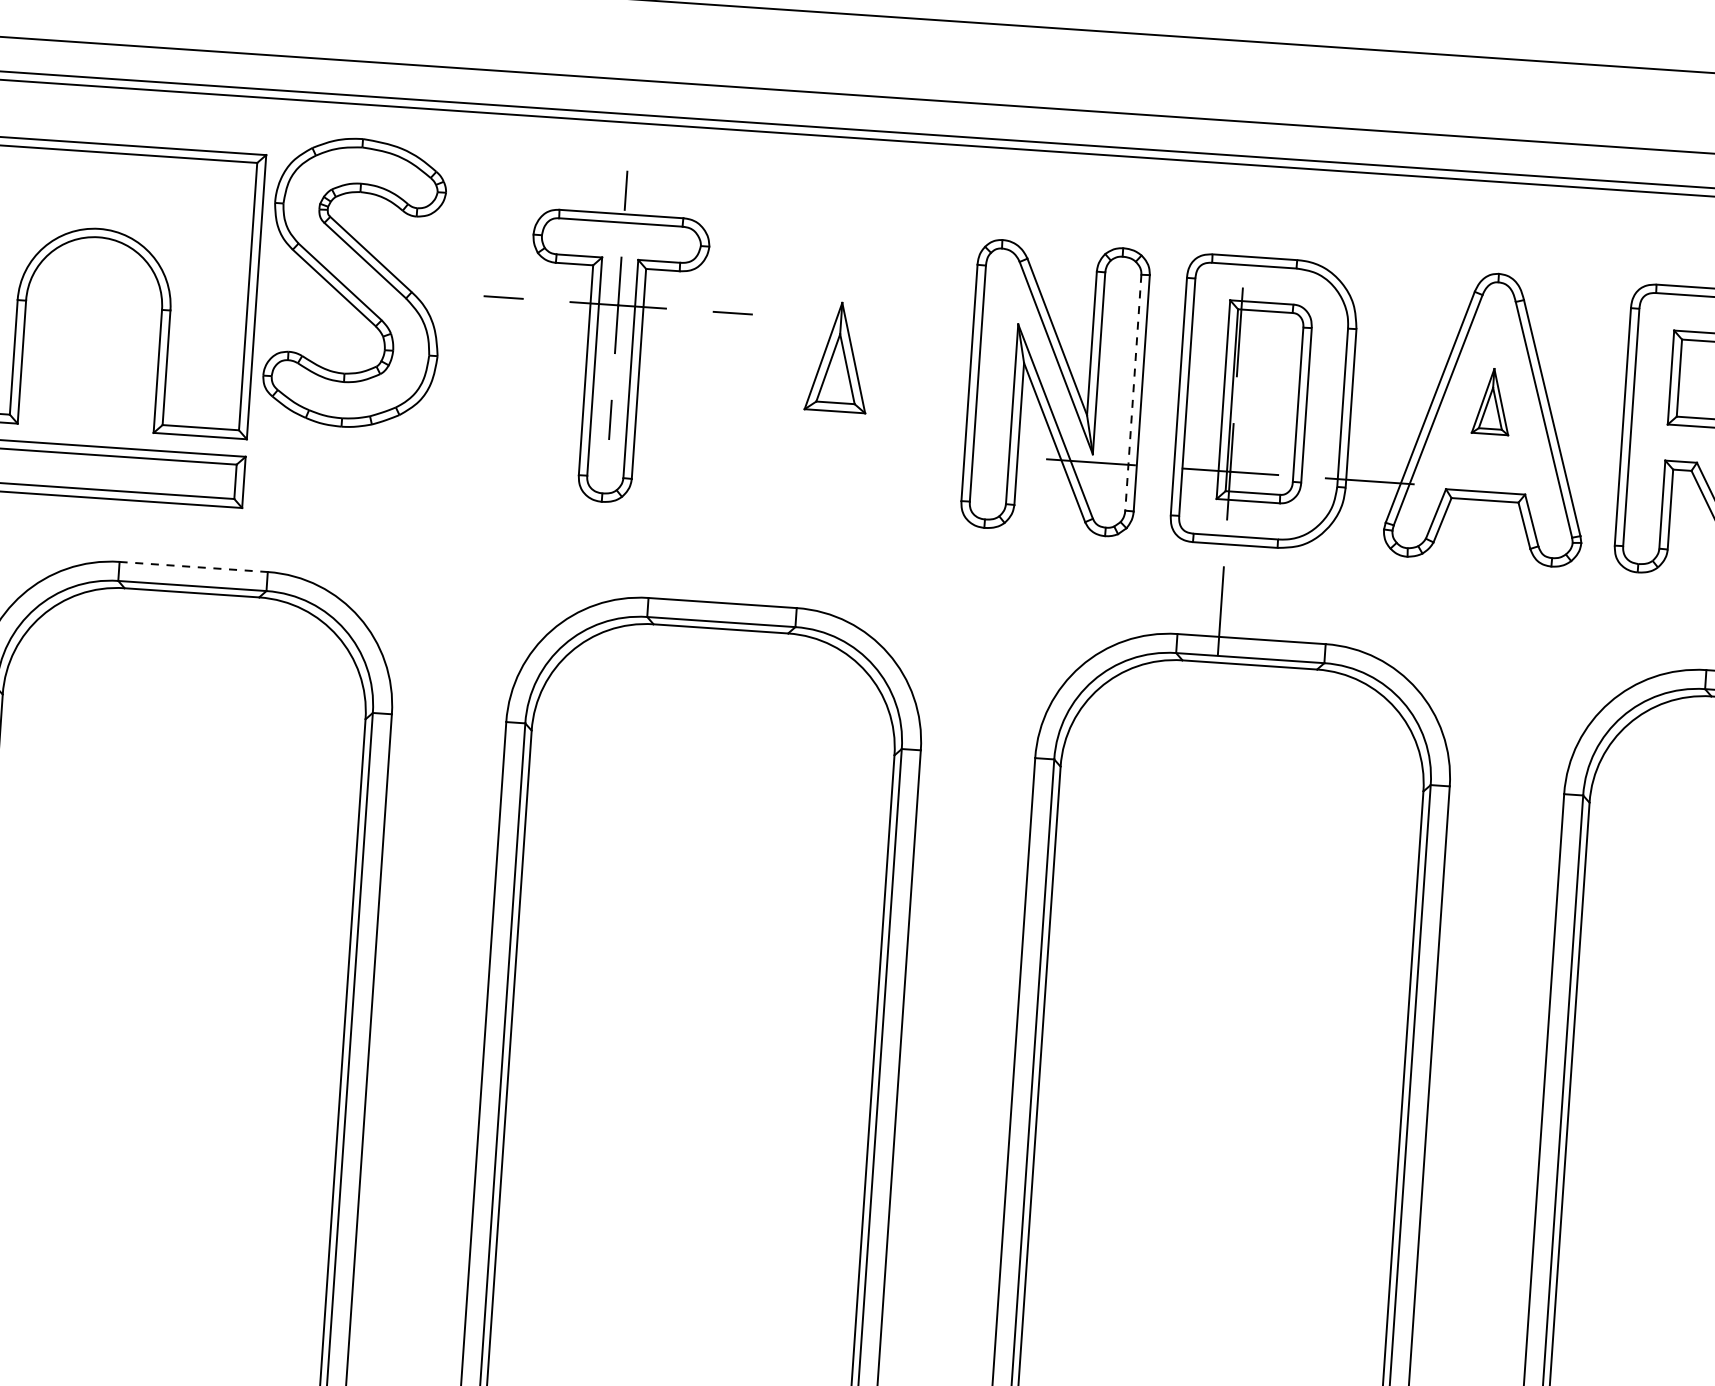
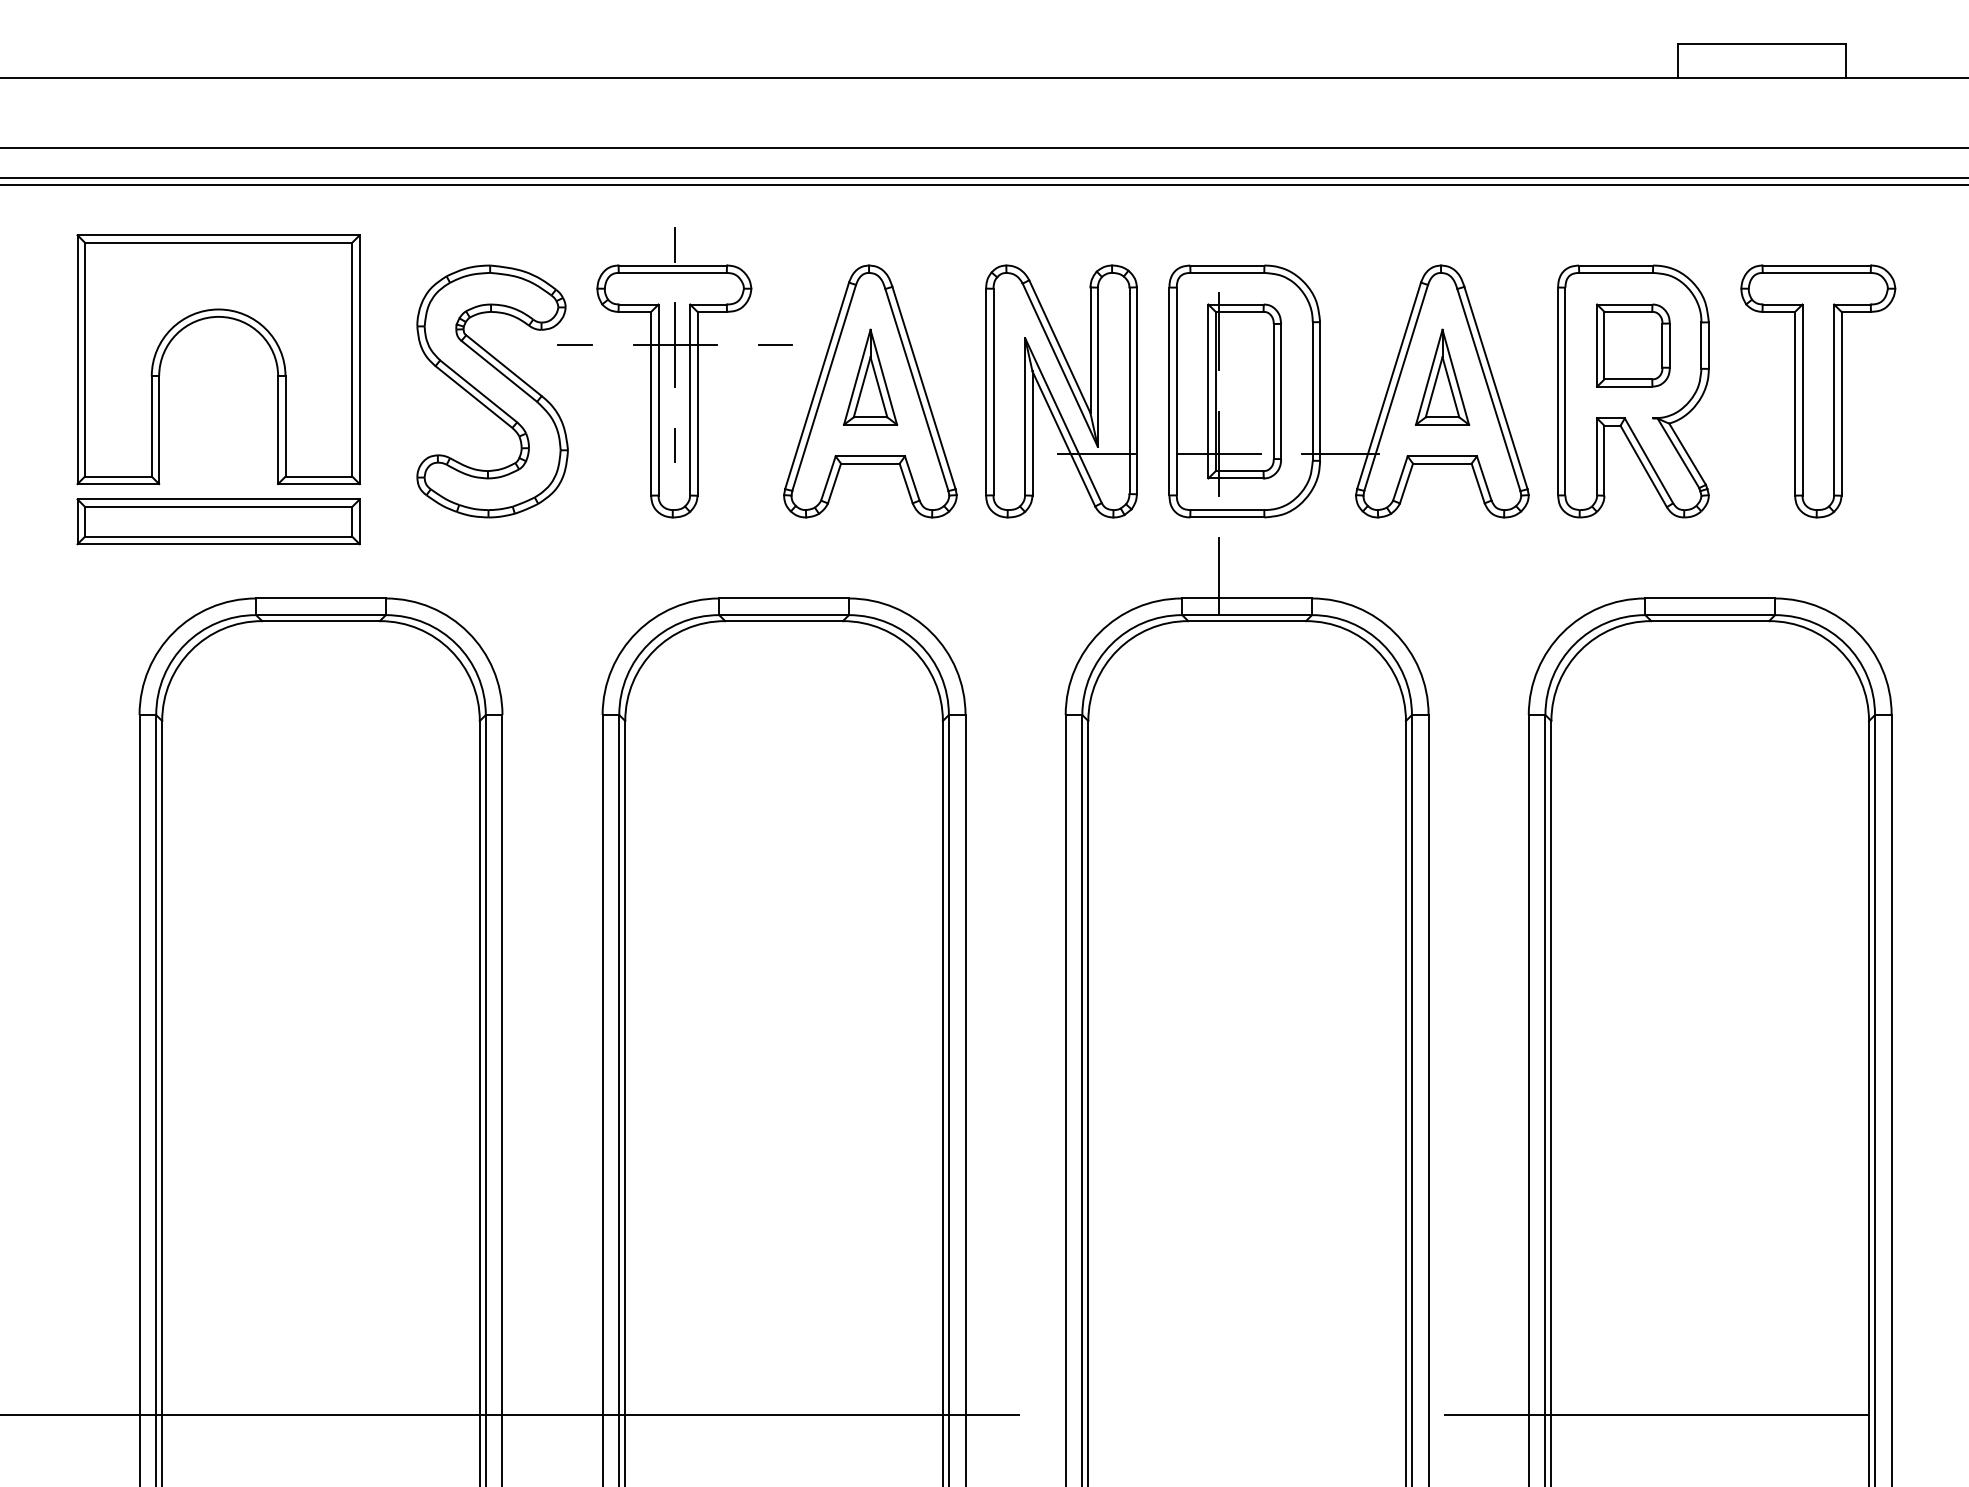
part: (355, 283) -> (492, 391), moved
part: (837, 373) -> (870, 391), added
line: (1133, 393) -> (1129, 391), dashed -> solid
part: (1491, 400) -> (1442, 376), size x1.67
line: (194, 567) -> (321, 598), dashed -> solid

